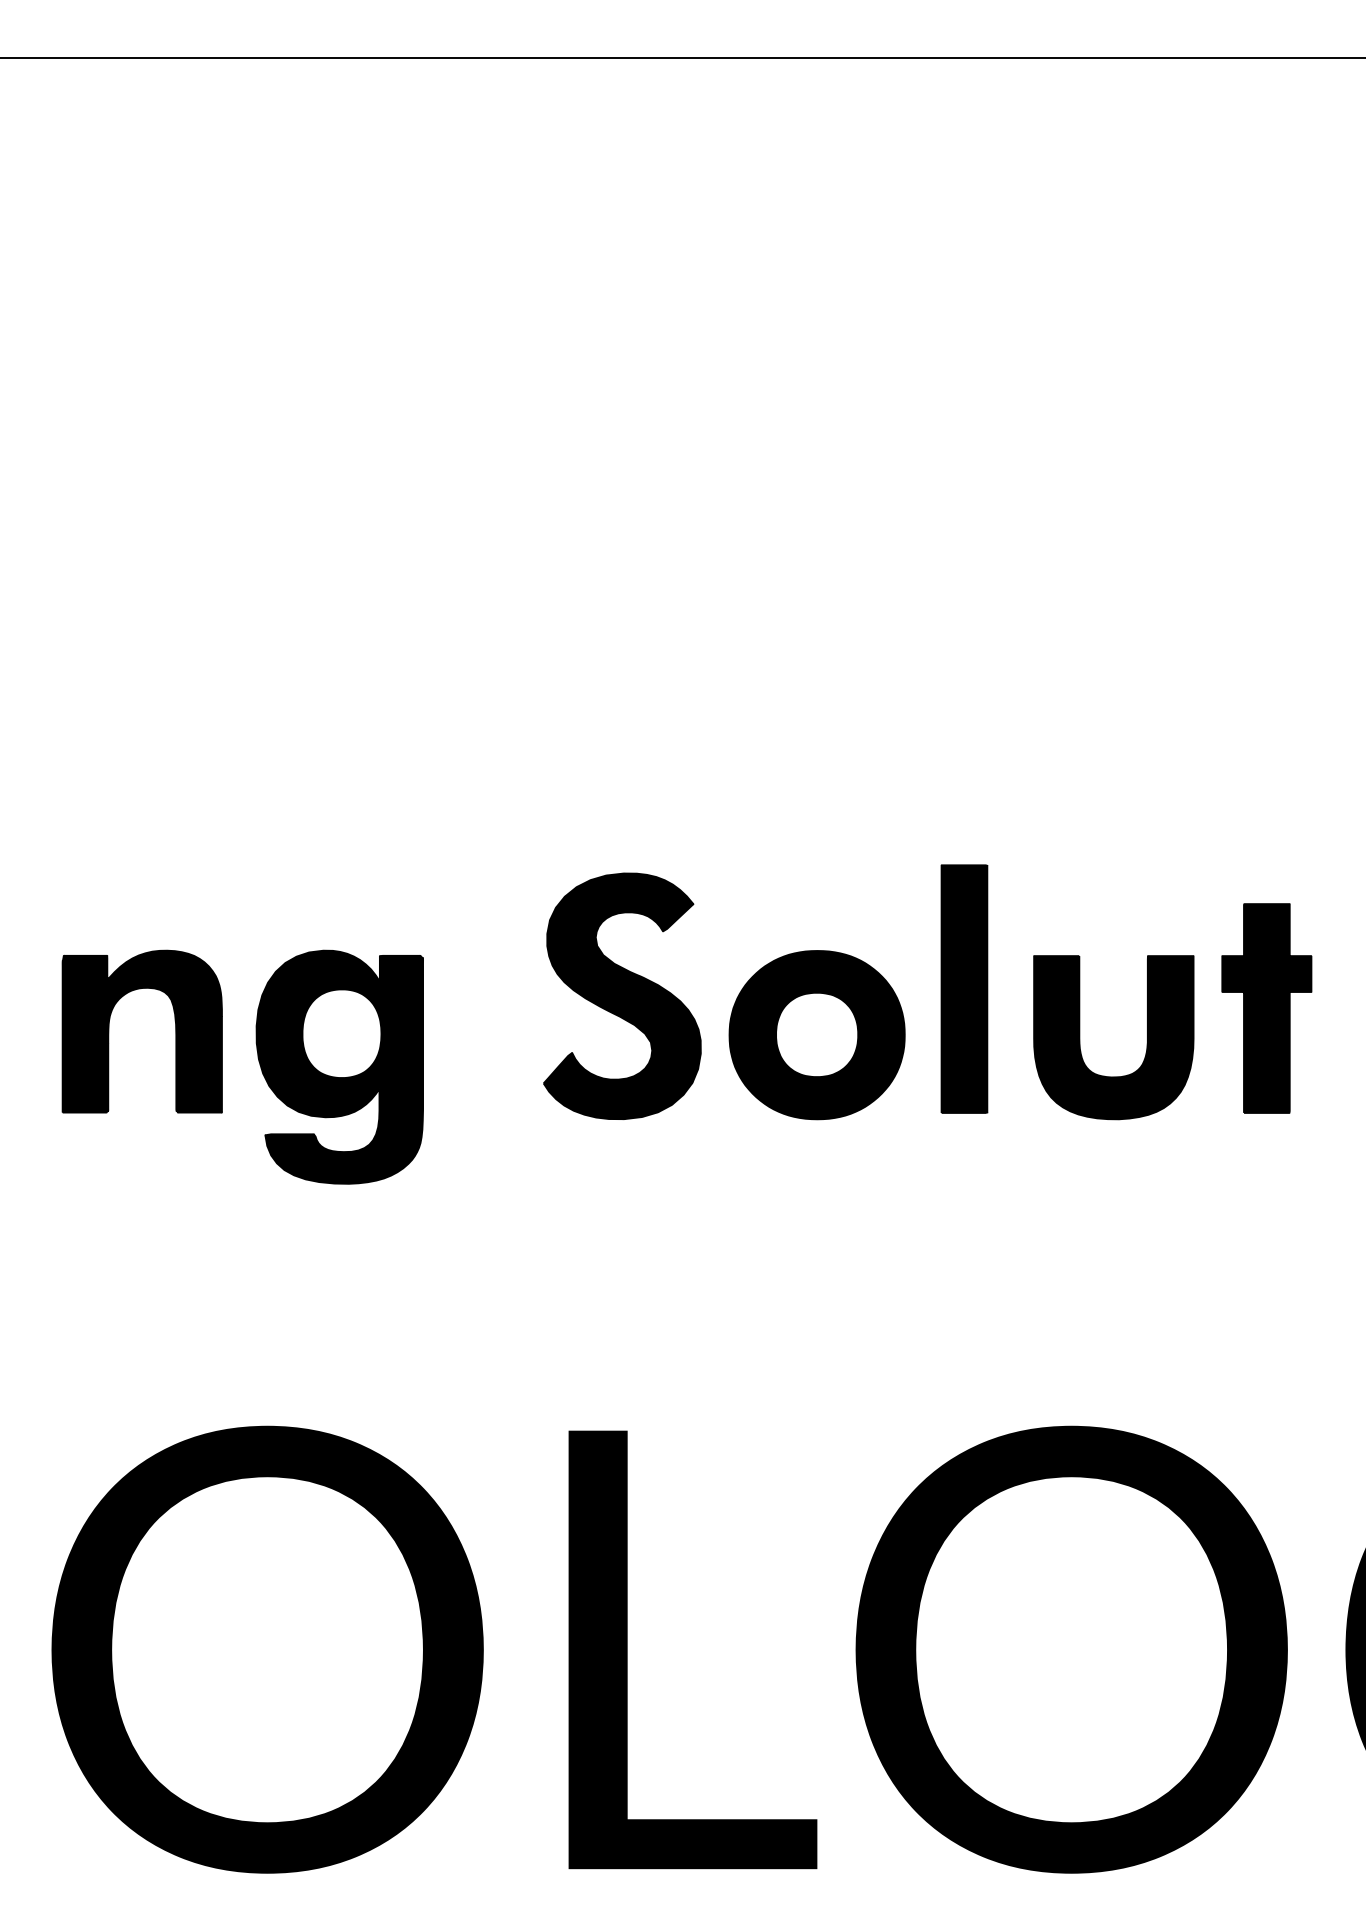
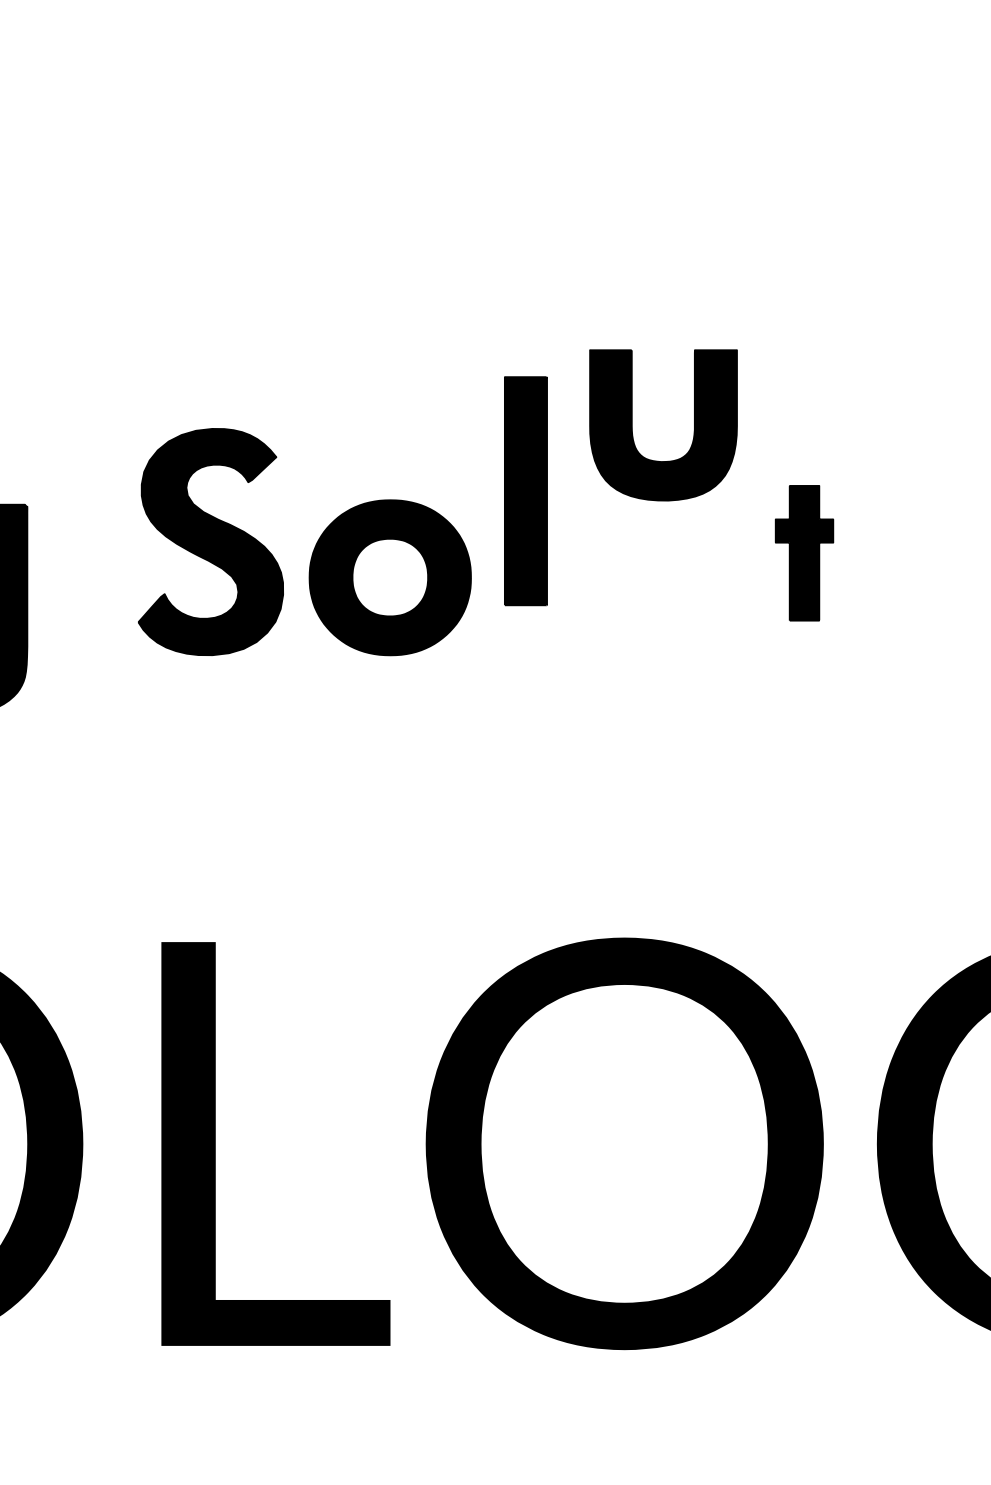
part: (964, 988) -> (526, 490), moved
part: (1266, 1008) -> (804, 553), size x0.7
part: (1080, 1037) -> (632, 425), moved

